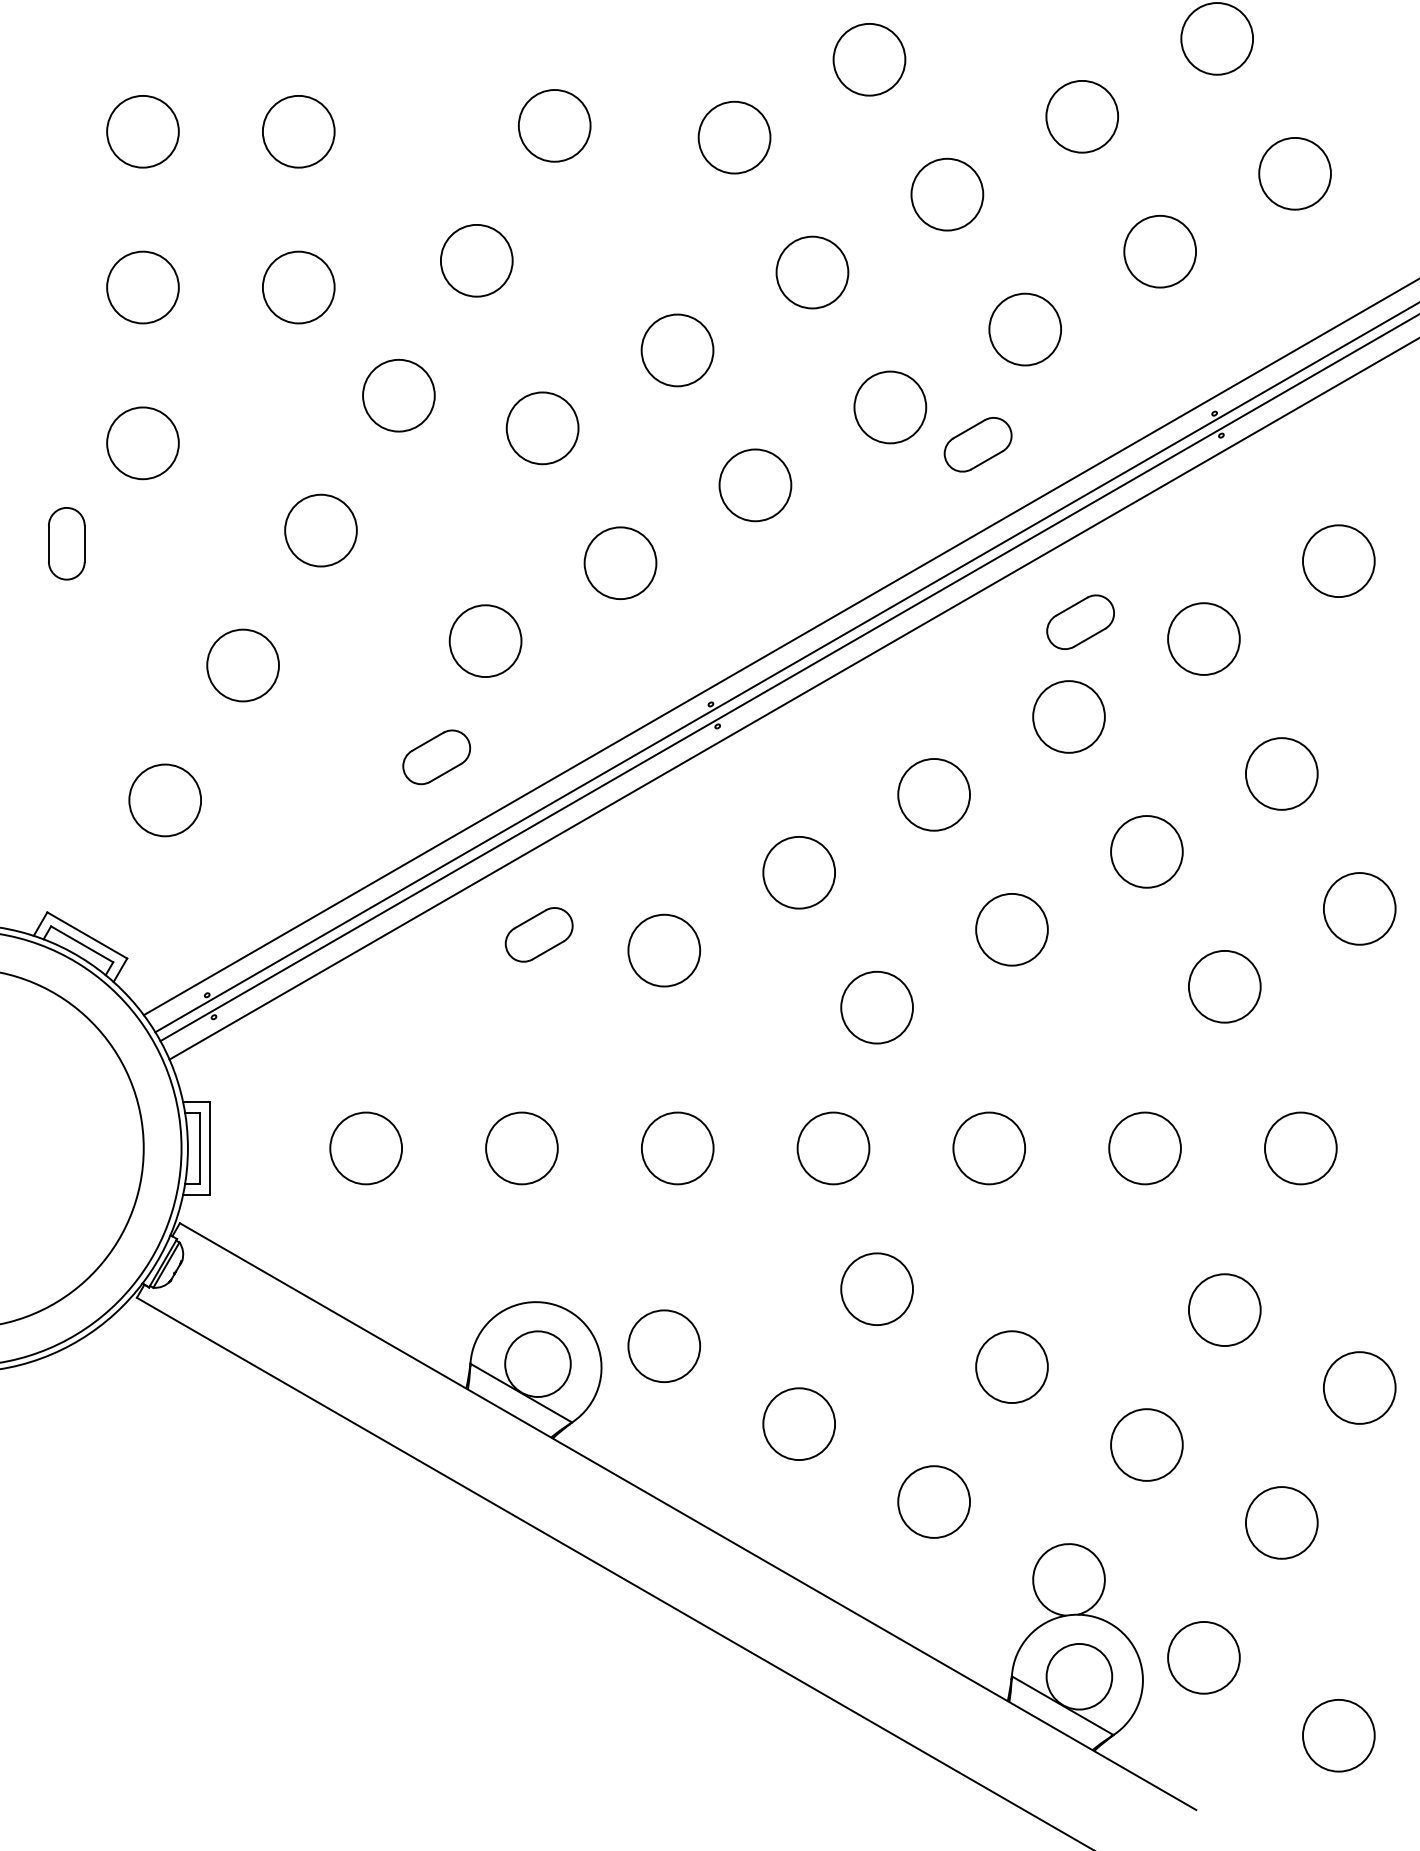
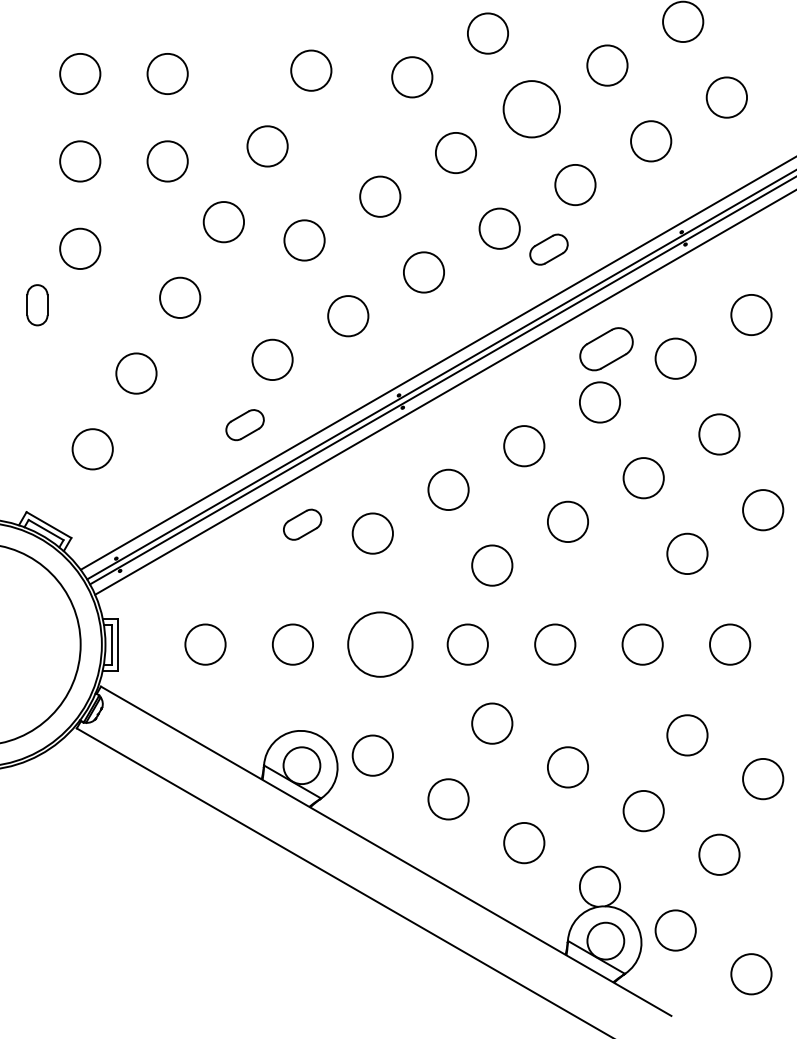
circle: (946, 195) -> (531, 109), size x1.4
part: (1080, 622) -> (606, 349), size x1.4
circle: (677, 1148) -> (380, 644), size x1.6

